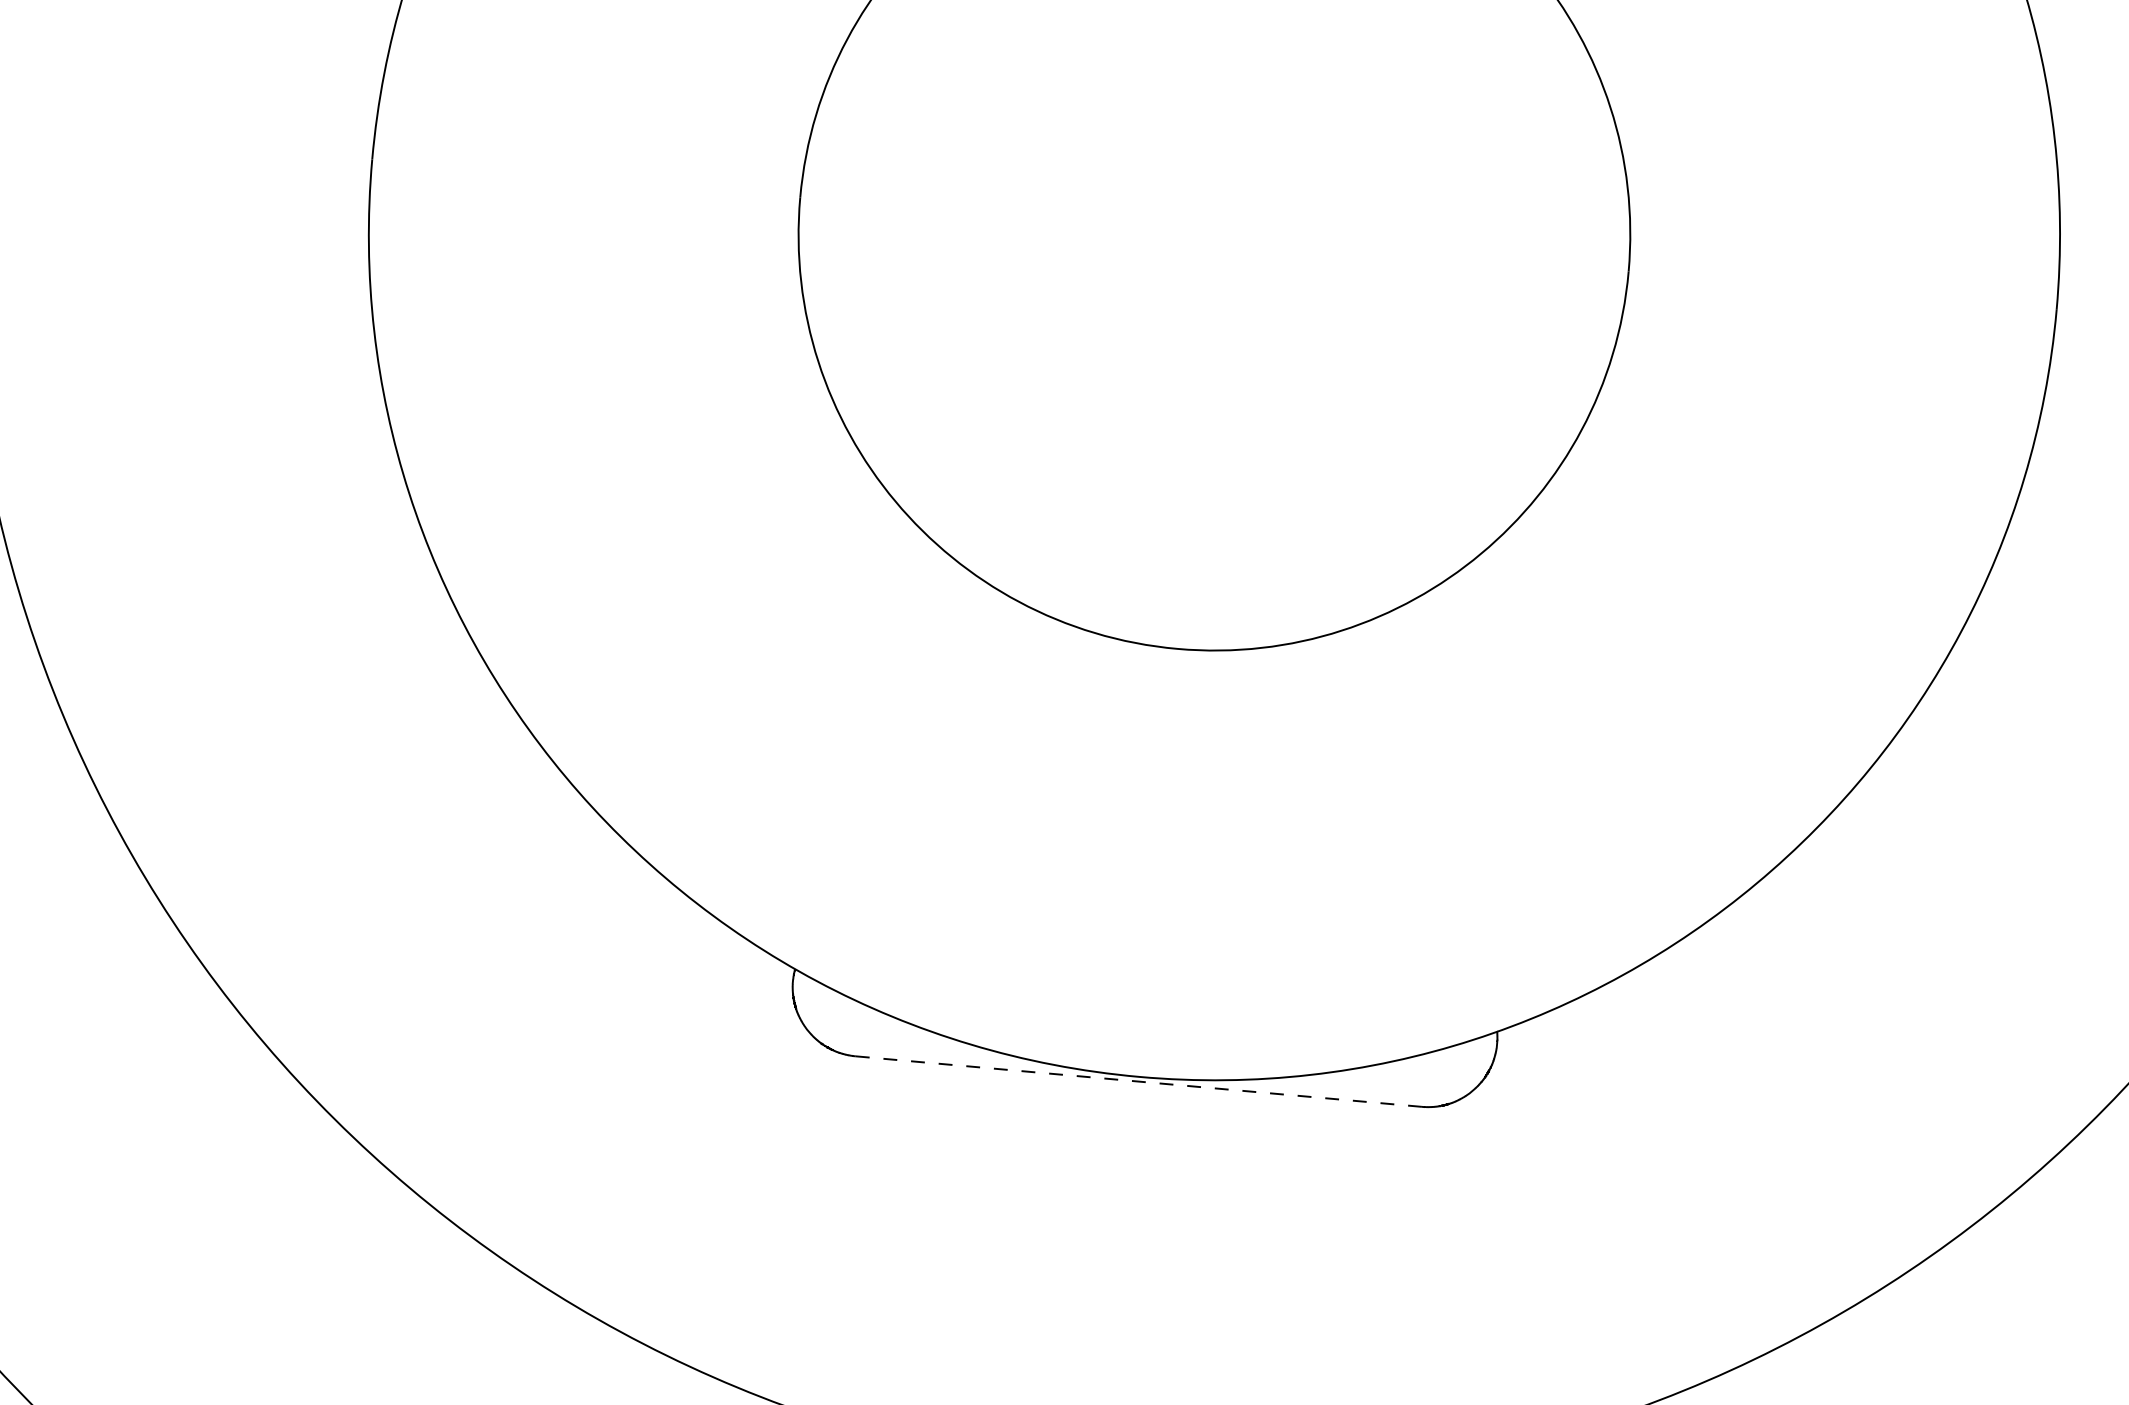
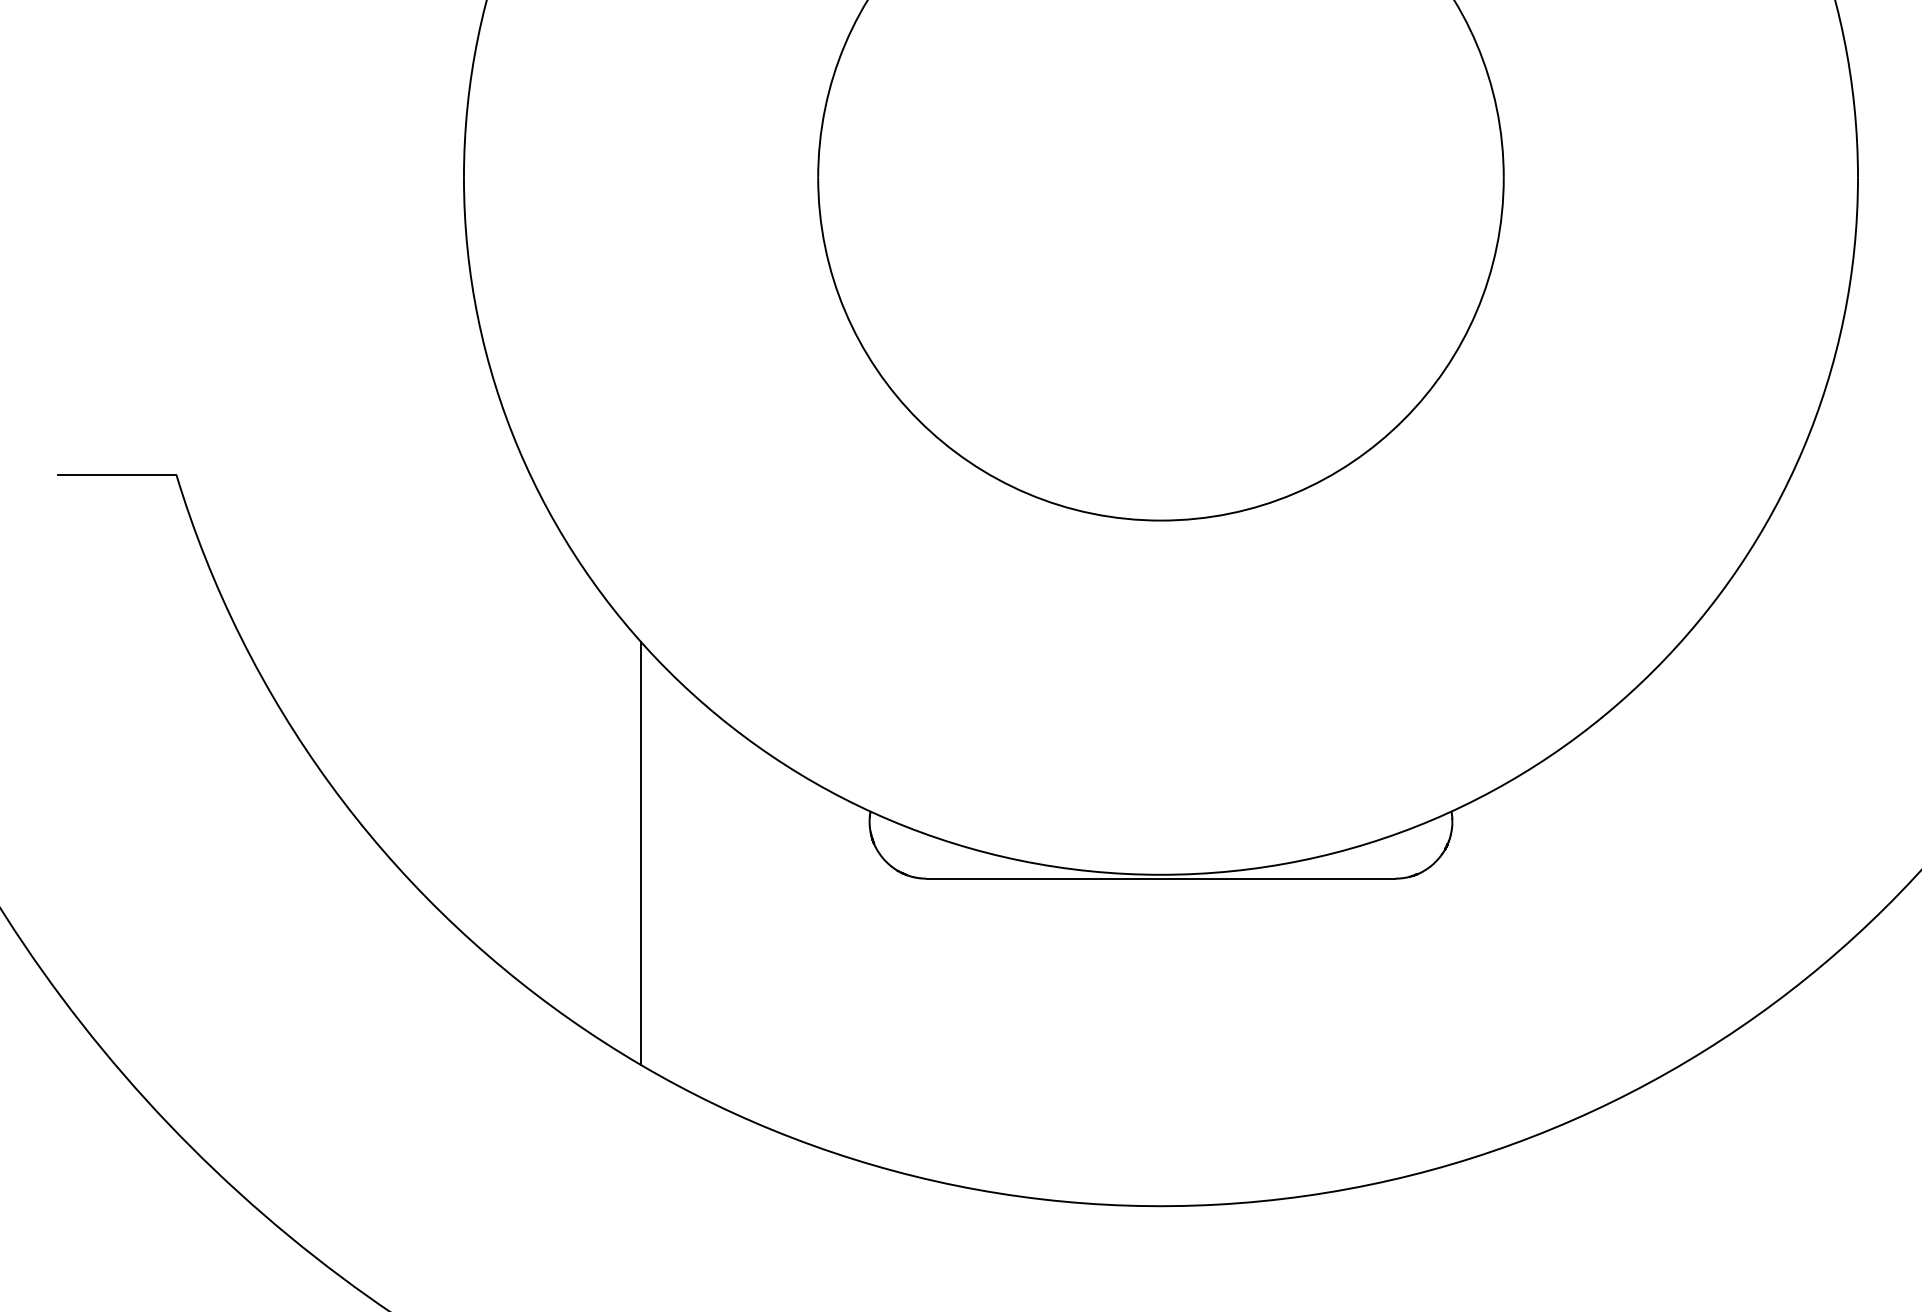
line: (513, 995) -> (641, 853), added
line: (1139, 1081) -> (1161, 878), dashed -> solid

